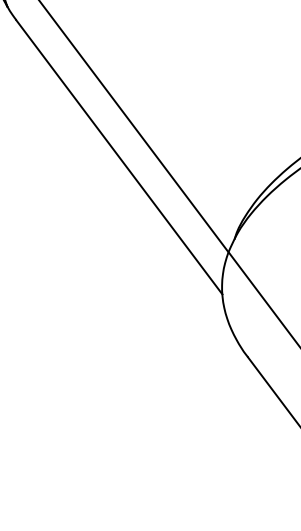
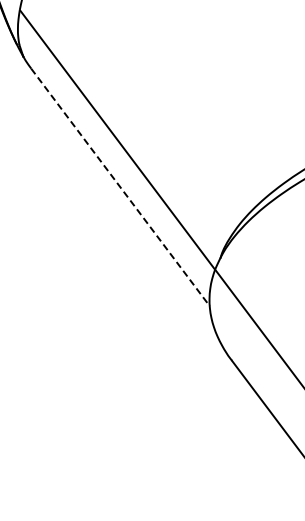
line: (119, 157) -> (120, 187), solid -> dashed

